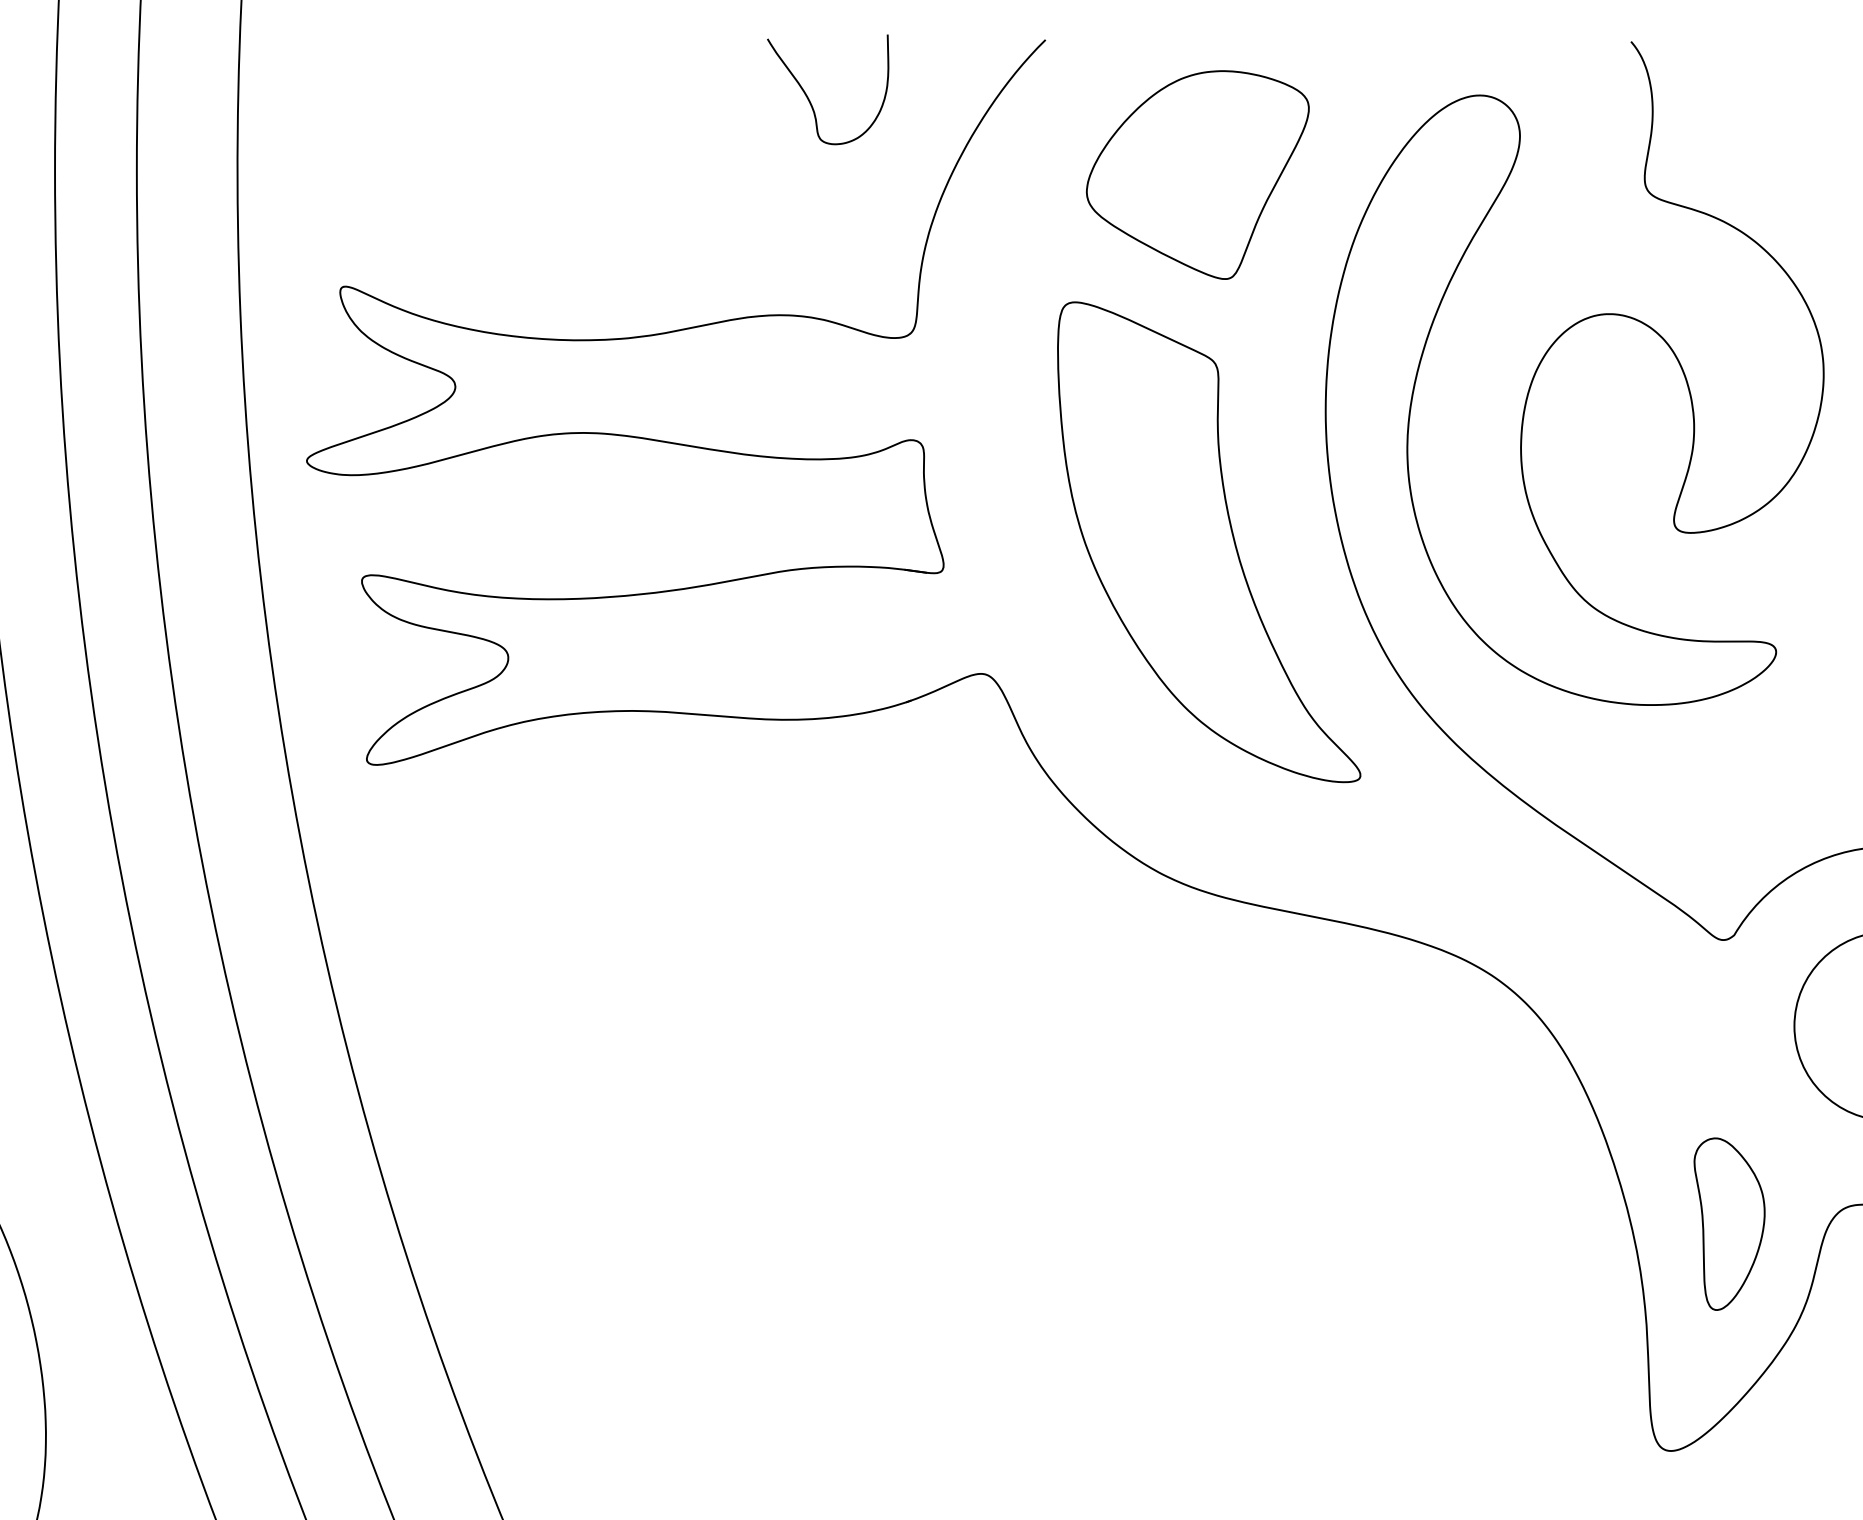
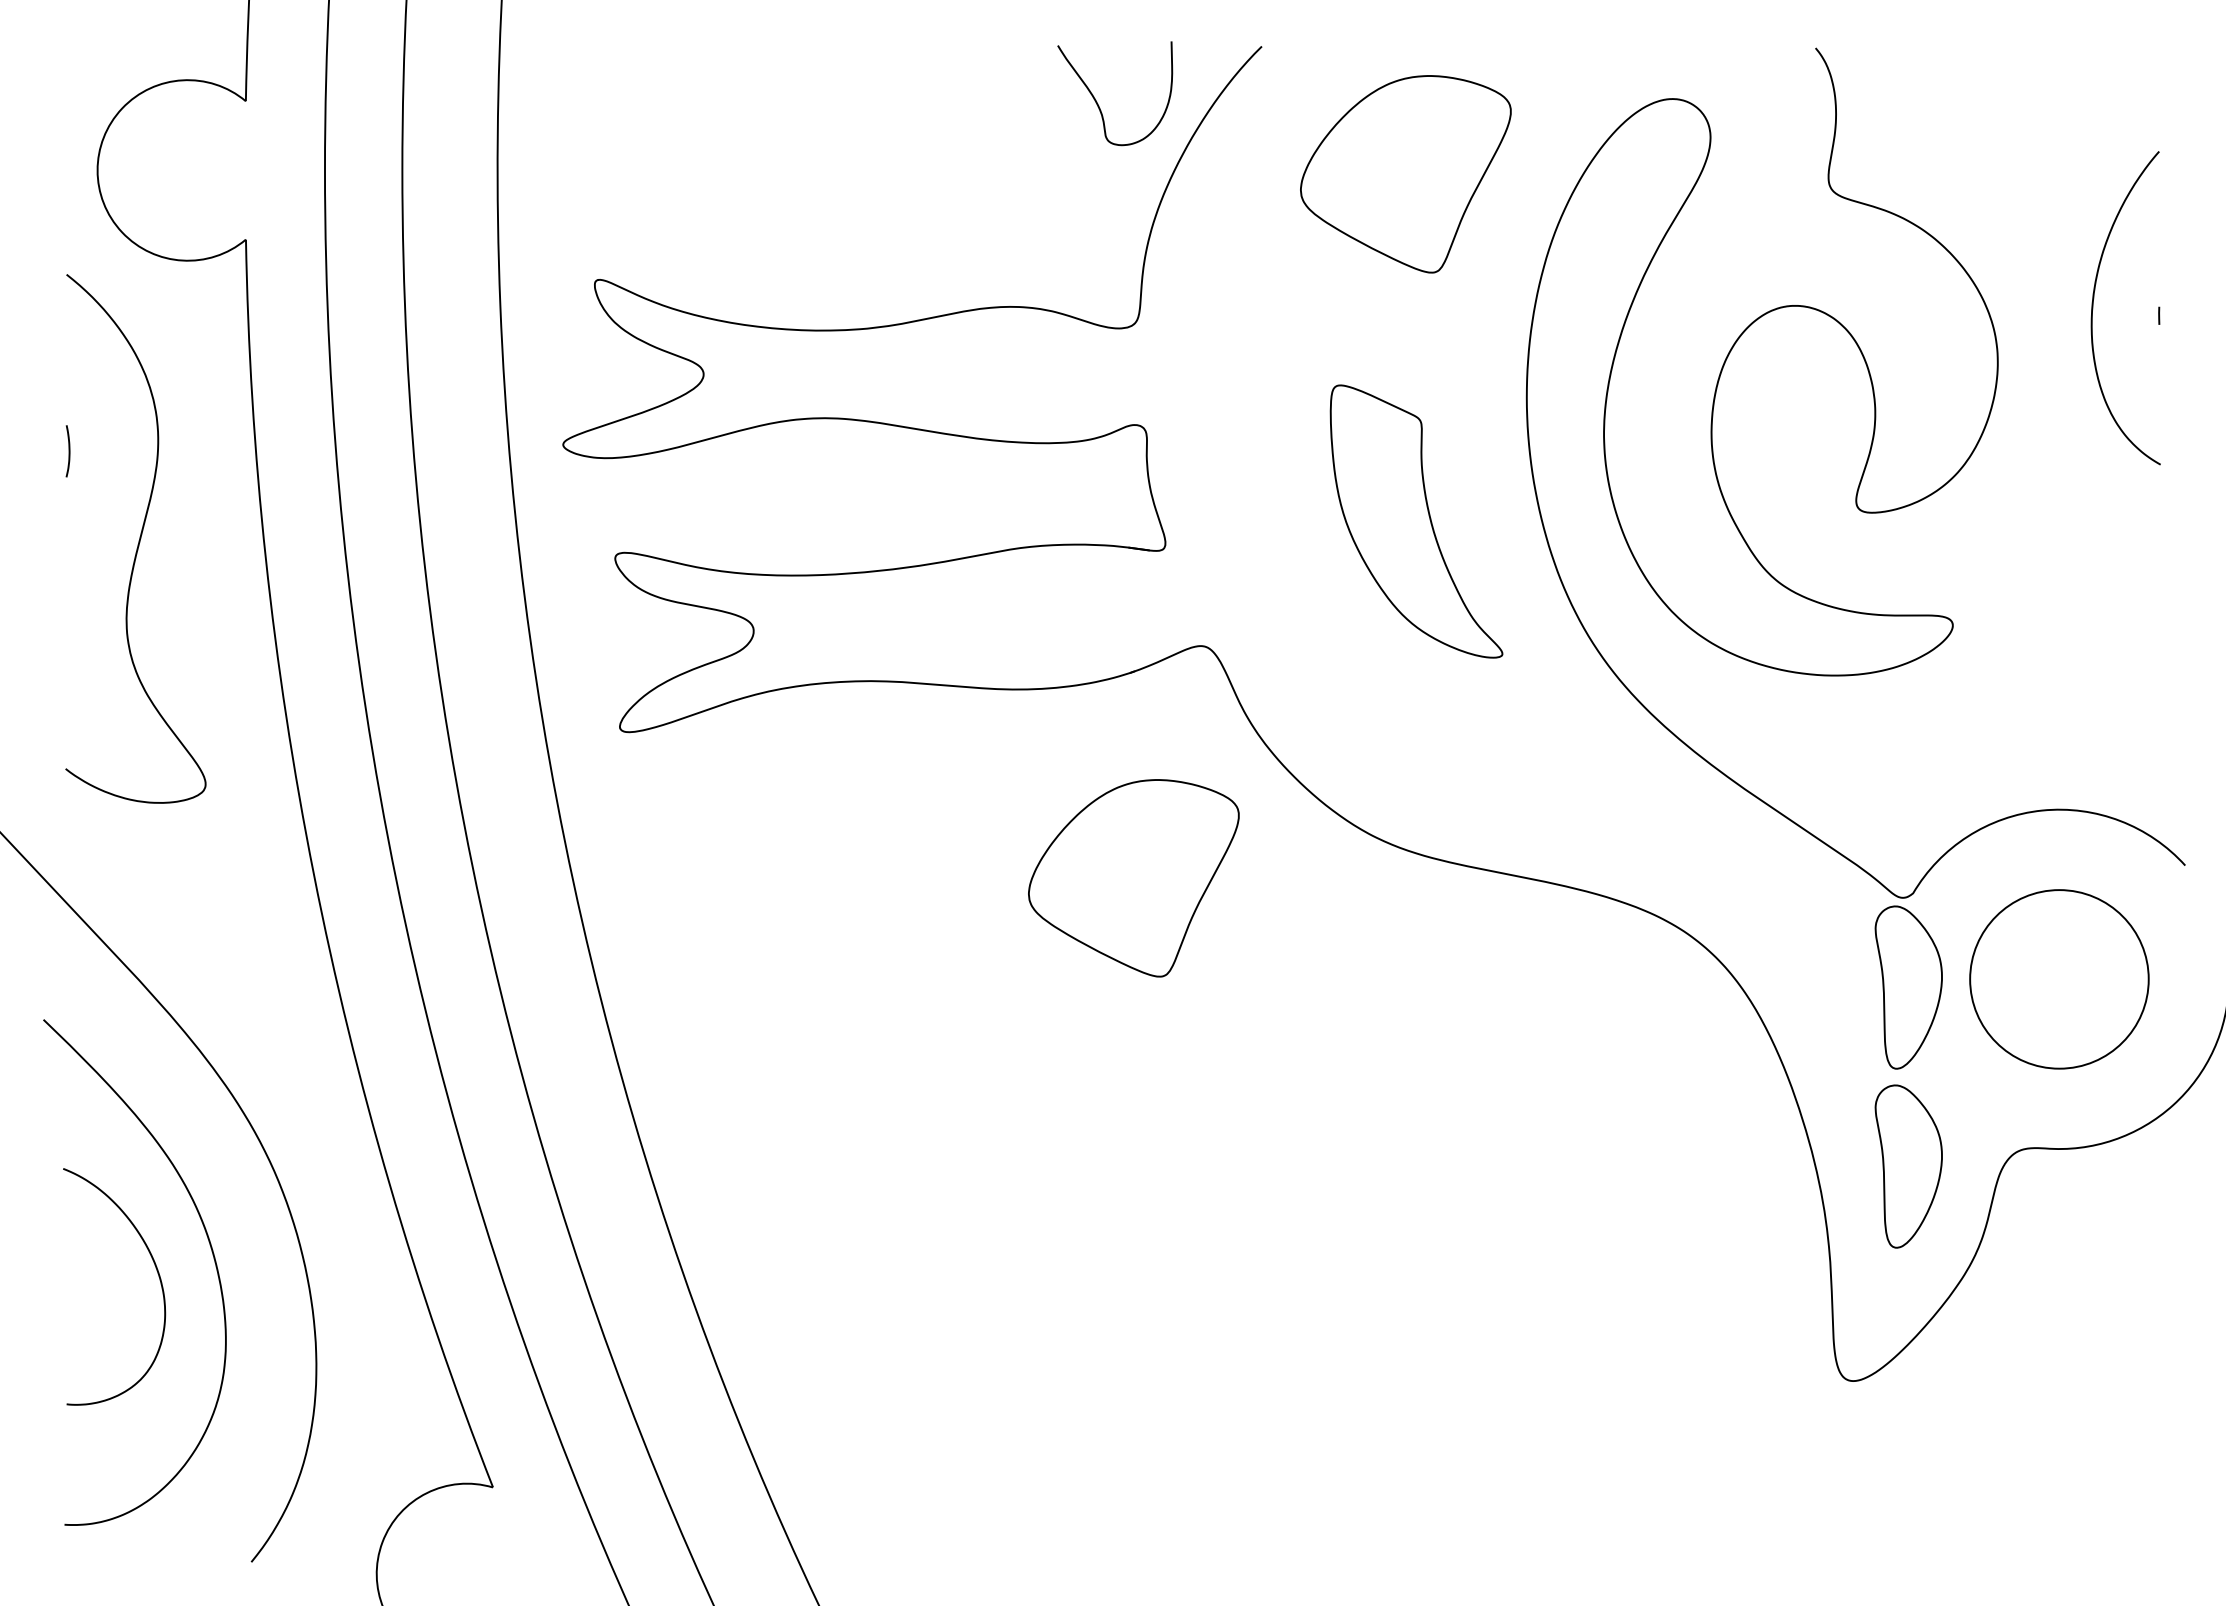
curve: (810, 100) -> (1098, 103), moved
part: (1209, 542) -> (1416, 521), size x0.6
part: (909, 919) -> (1133, 878), added
part: (1729, 1034) -> (1908, 987), added

